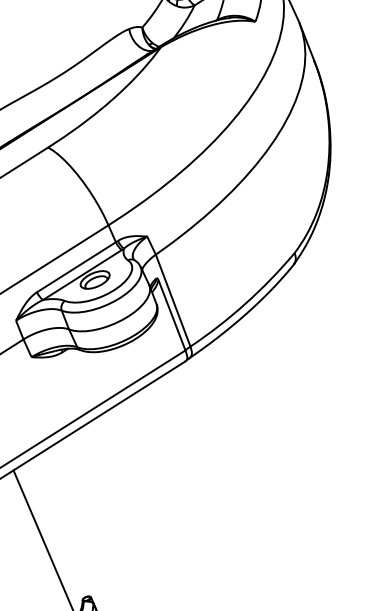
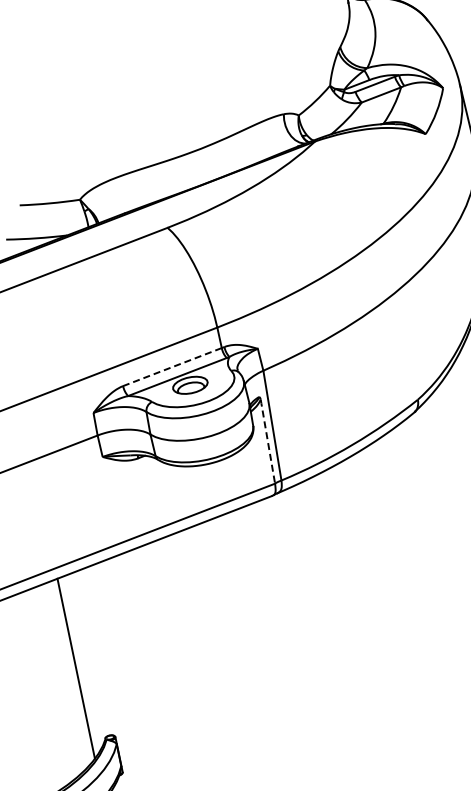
line: (76, 267) -> (172, 367), solid -> dashed
line: (171, 315) -> (267, 441), solid -> dashed

